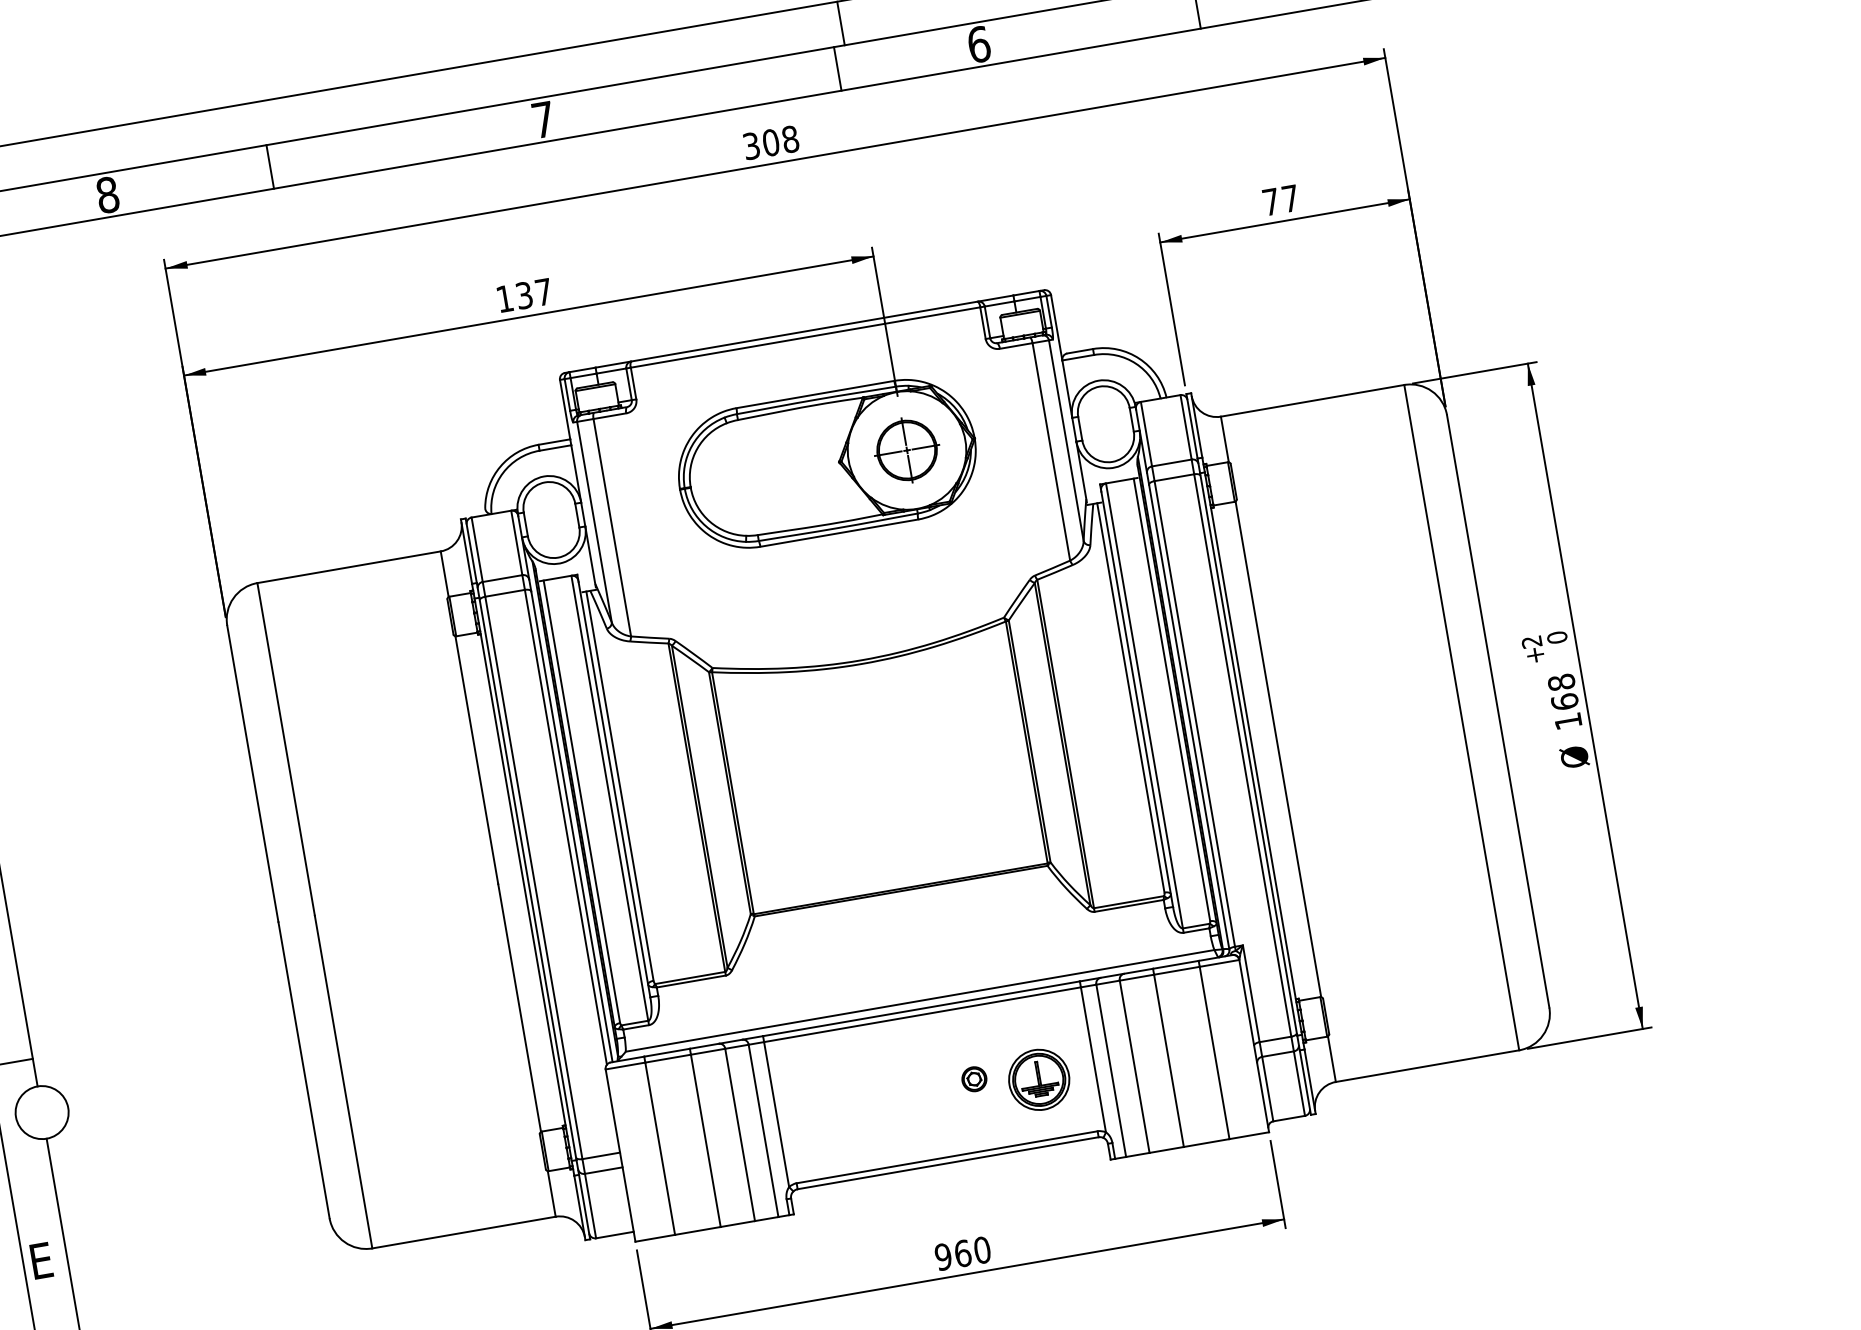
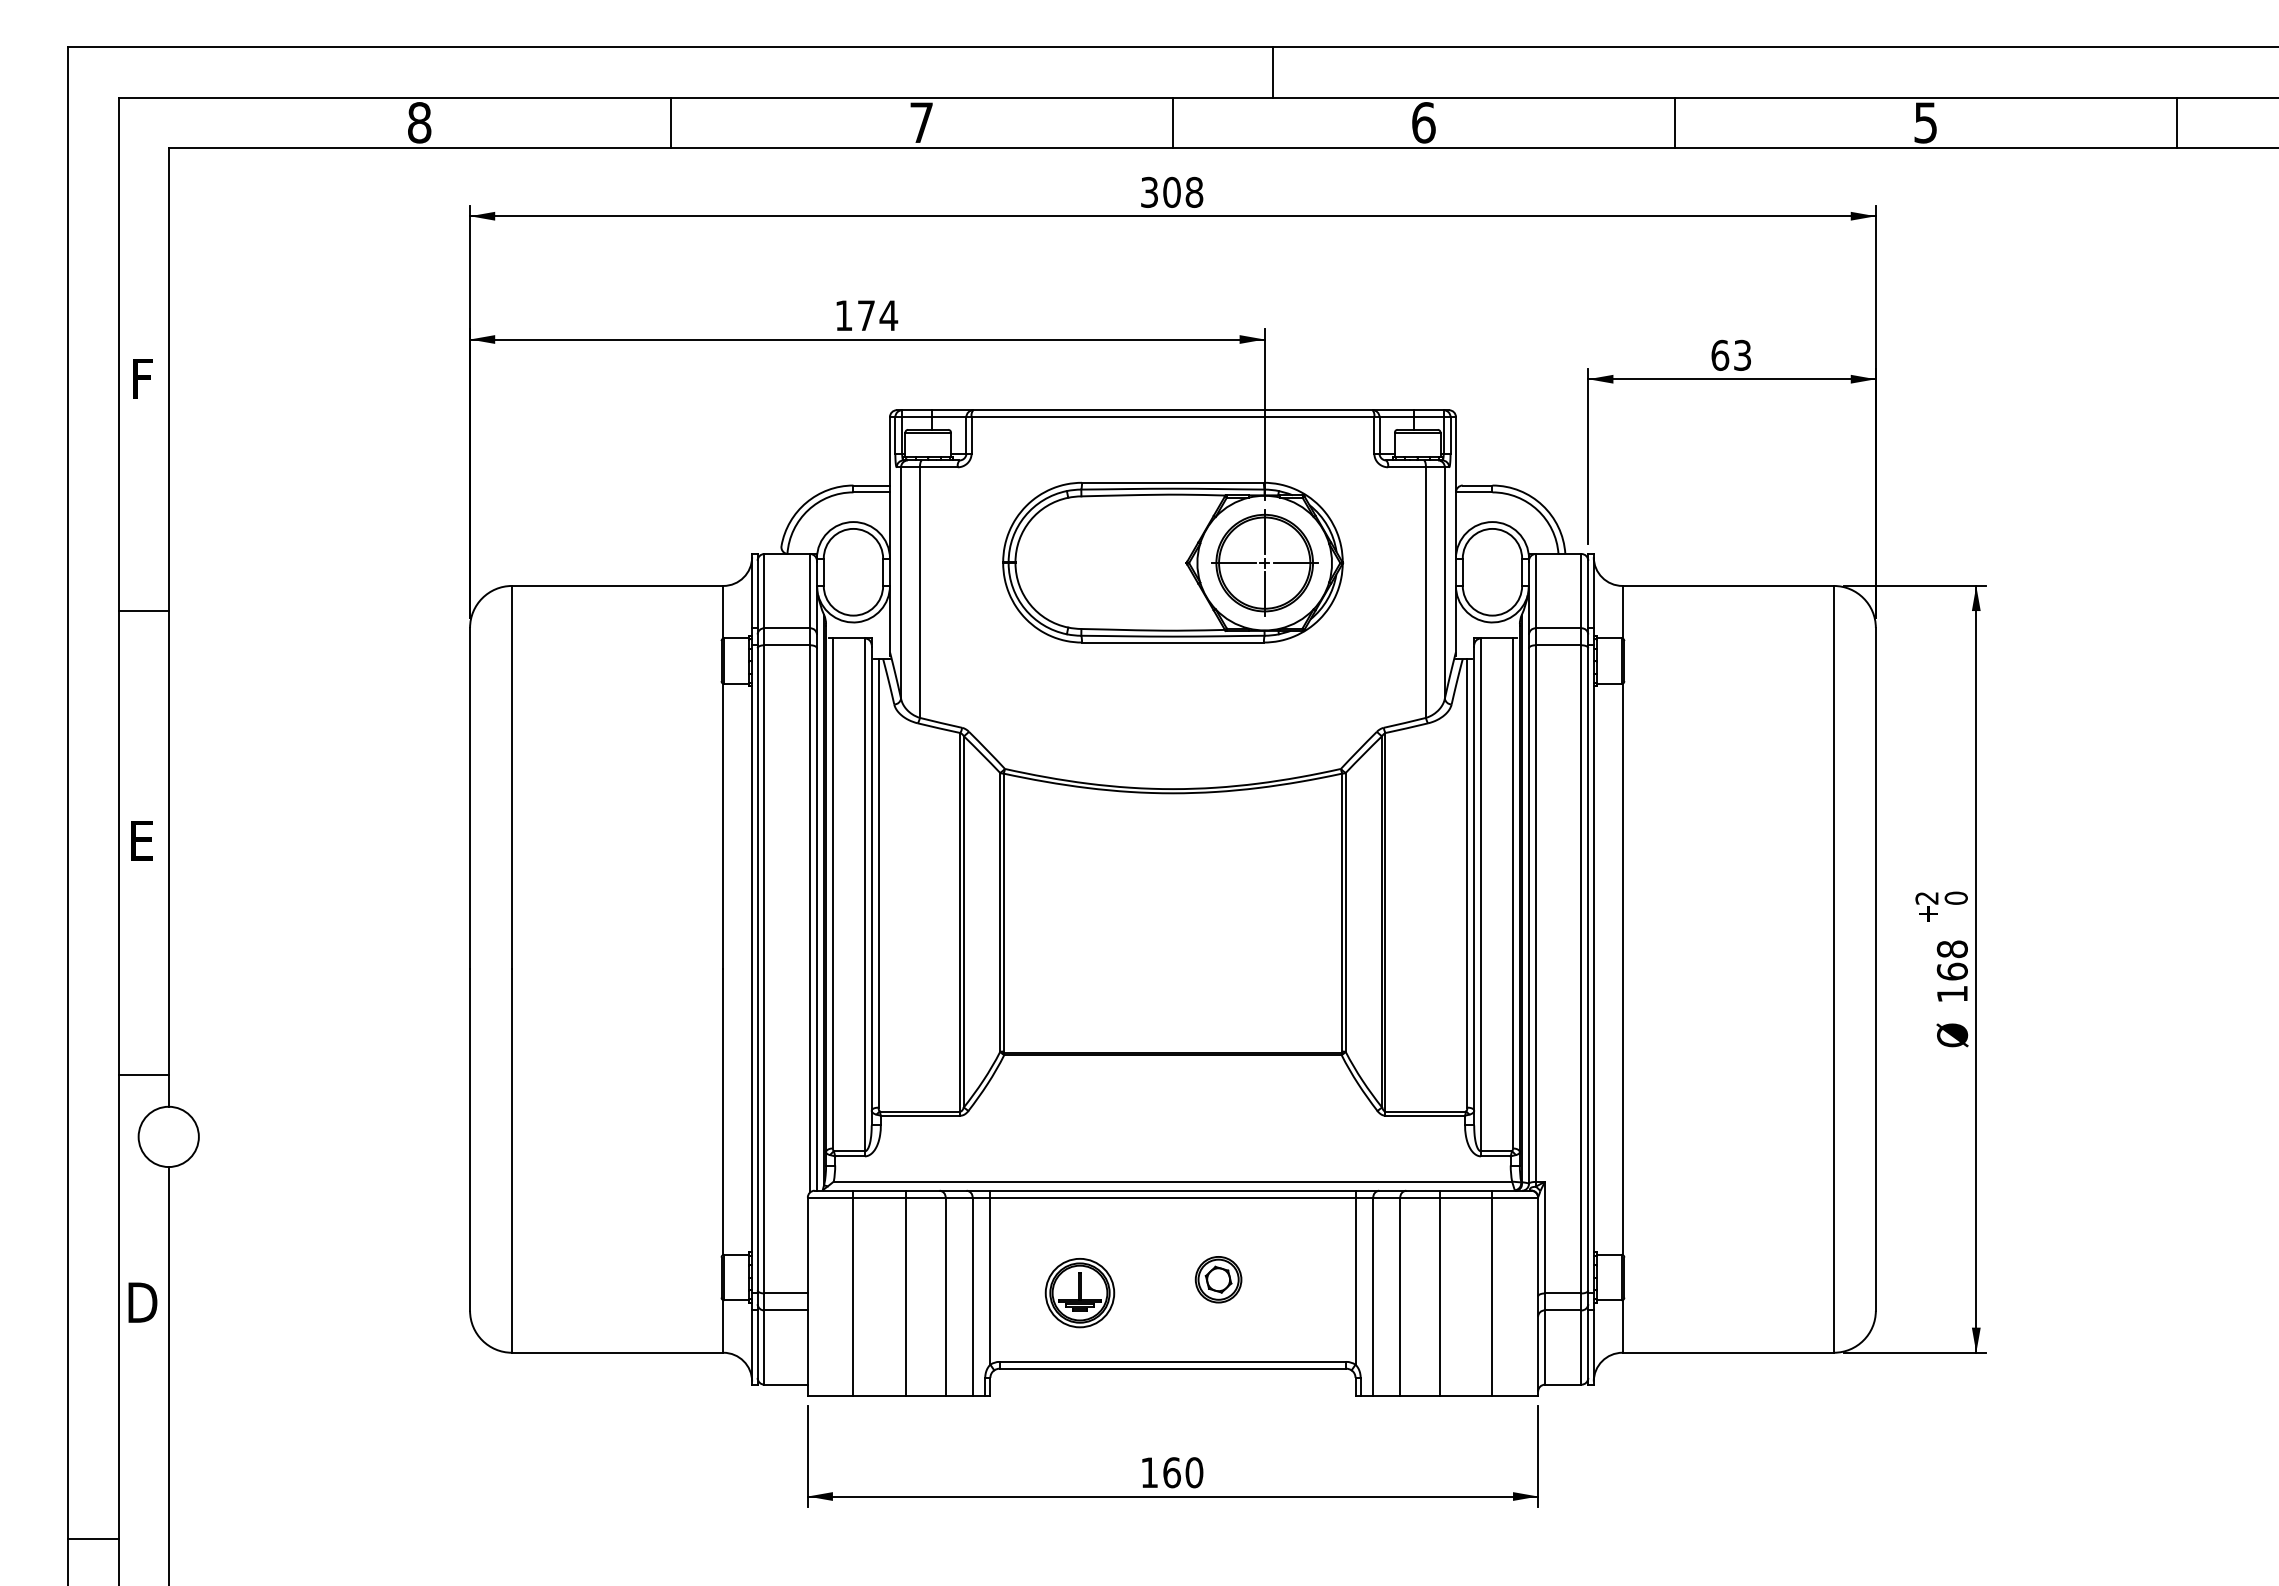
line: (837, 68) -> (1172, 122), moved
line: (269, 166) -> (670, 122), moved
text: (1280, 199) -> (1731, 354), 77 -> 63
text: (534, 293) -> (878, 315), 137 -> 174
part: (906, 449) -> (1264, 562), size x1.43
part: (974, 1078) -> (1218, 1279), size x1.67
part: (1038, 1080) -> (1079, 1293), moved
text: (943, 1256) -> (1149, 1472), 960 -> 160
text: (44, 1260) -> (142, 1302), E -> D

